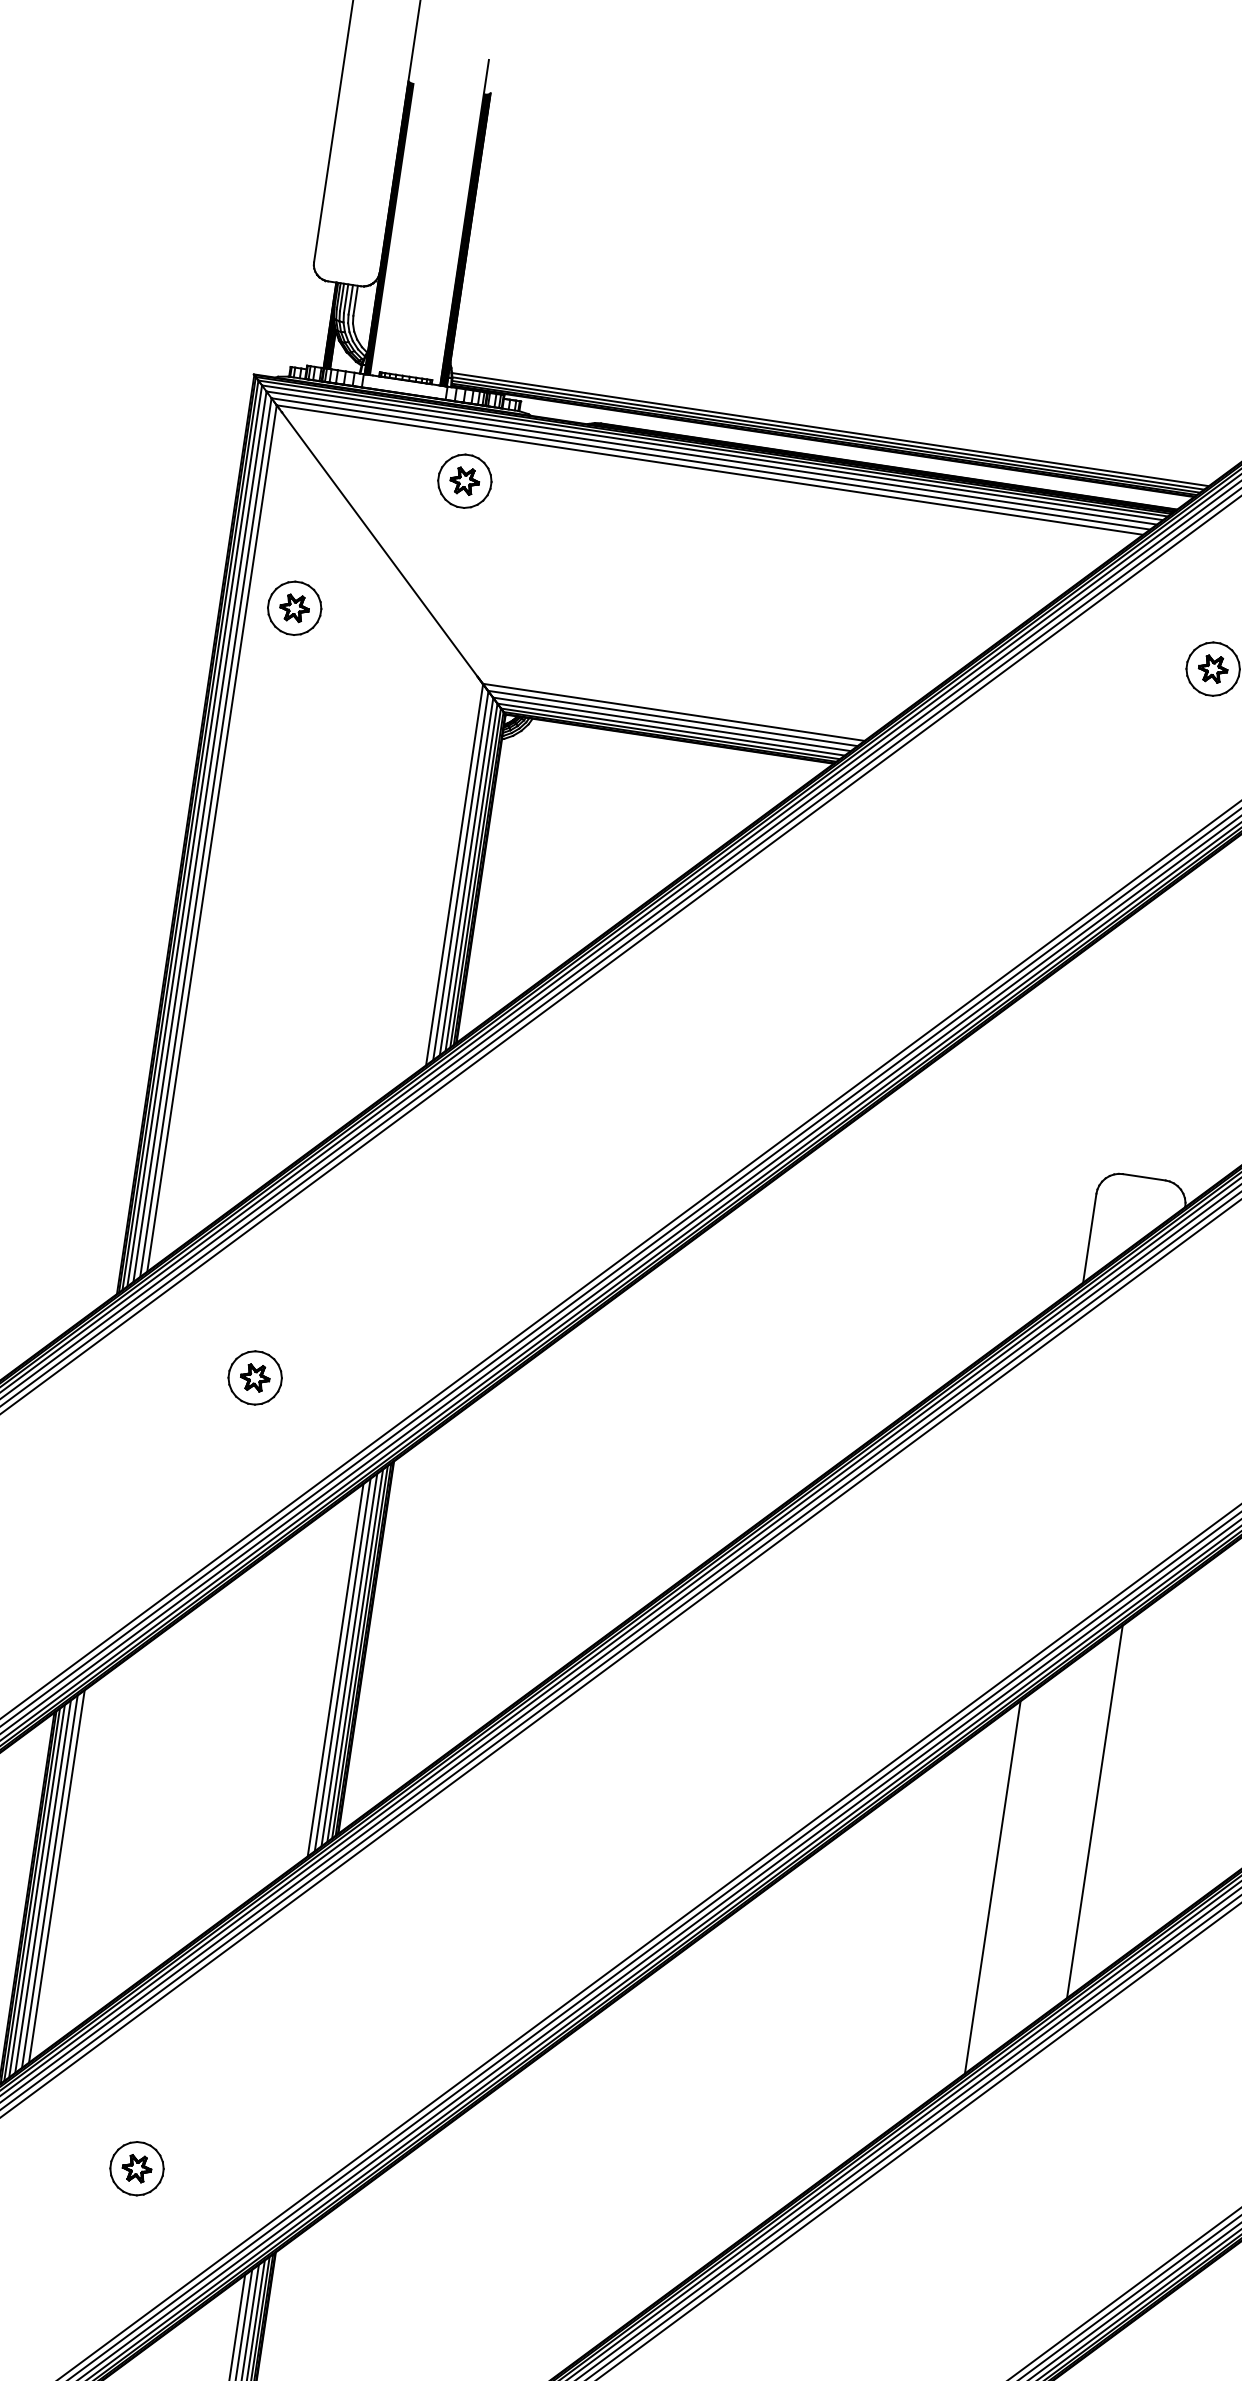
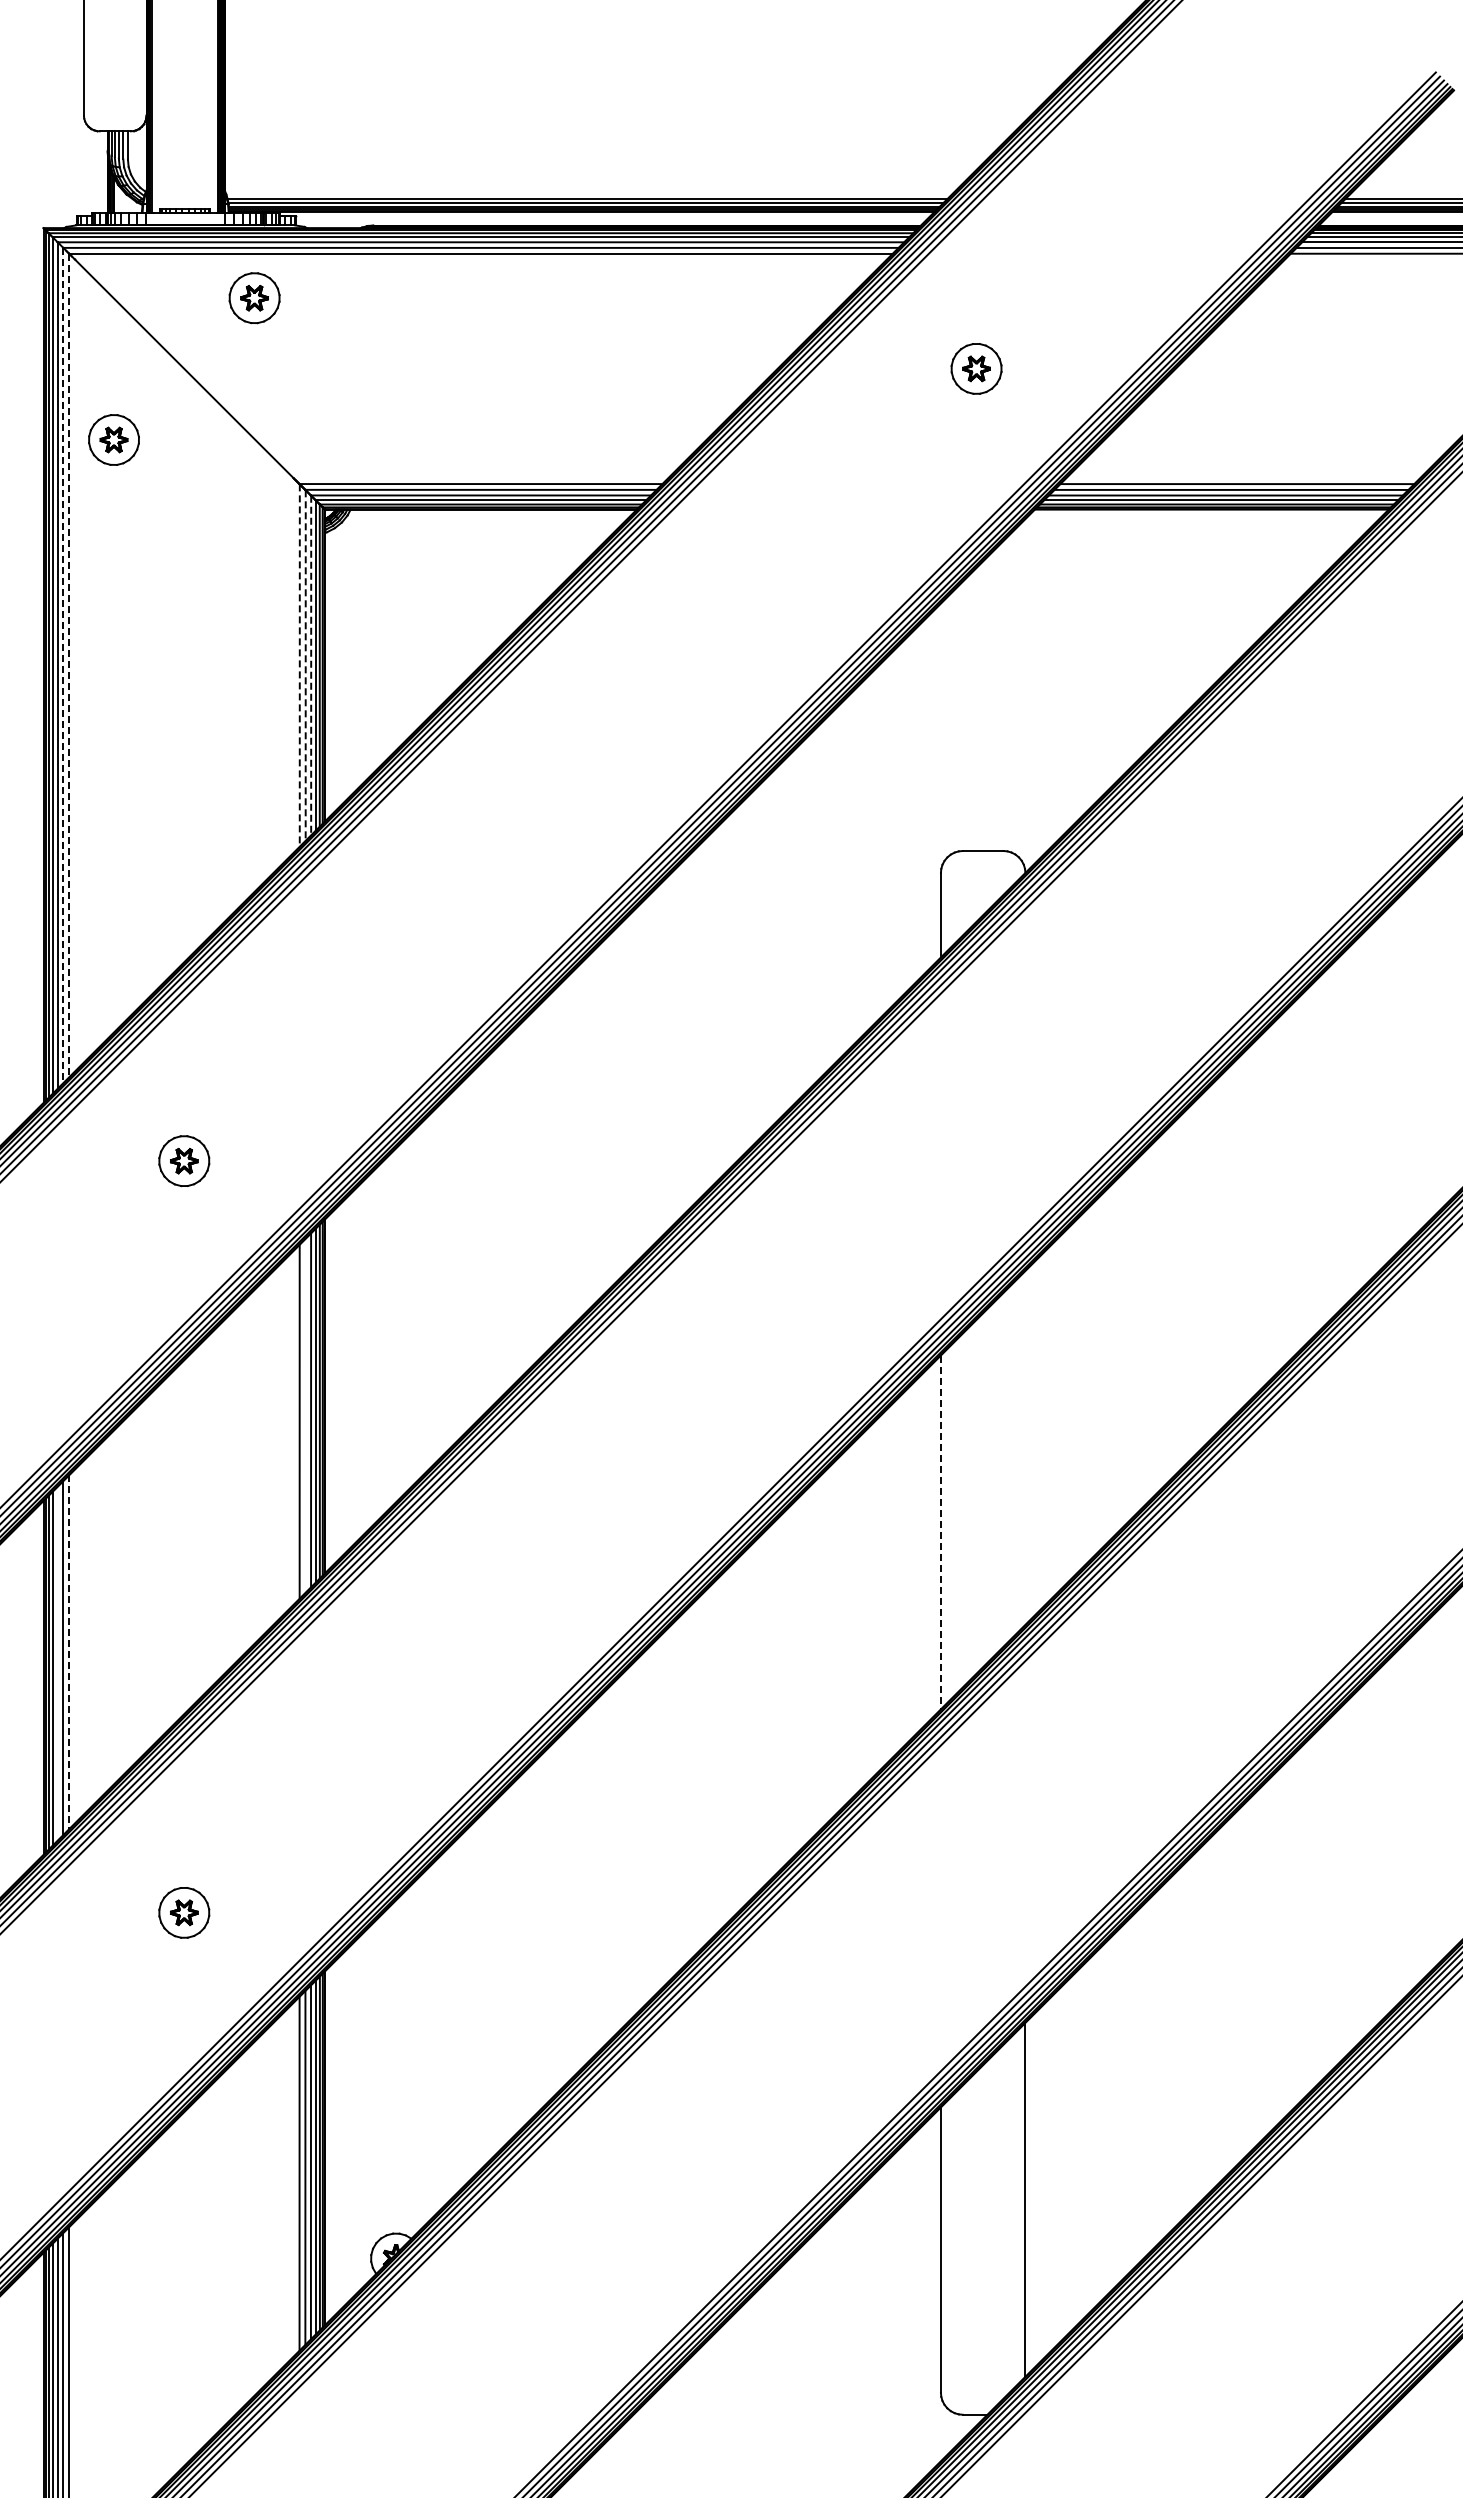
line: (206, 837) -> (63, 665), solid -> dashed
line: (212, 838) -> (69, 665), solid -> dashed
line: (454, 875) -> (299, 666), solid -> dashed
line: (460, 876) -> (305, 666), solid -> dashed
line: (466, 876) -> (311, 665), solid -> dashed
line: (342, 1664) -> (305, 1415), removed
line: (1095, 1811) -> (1025, 1447), removed
line: (57, 1876) -> (69, 1652), solid -> dashed
line: (42, 1886) -> (57, 1663), removed
line: (992, 1887) -> (940, 1532), solid -> dashed

